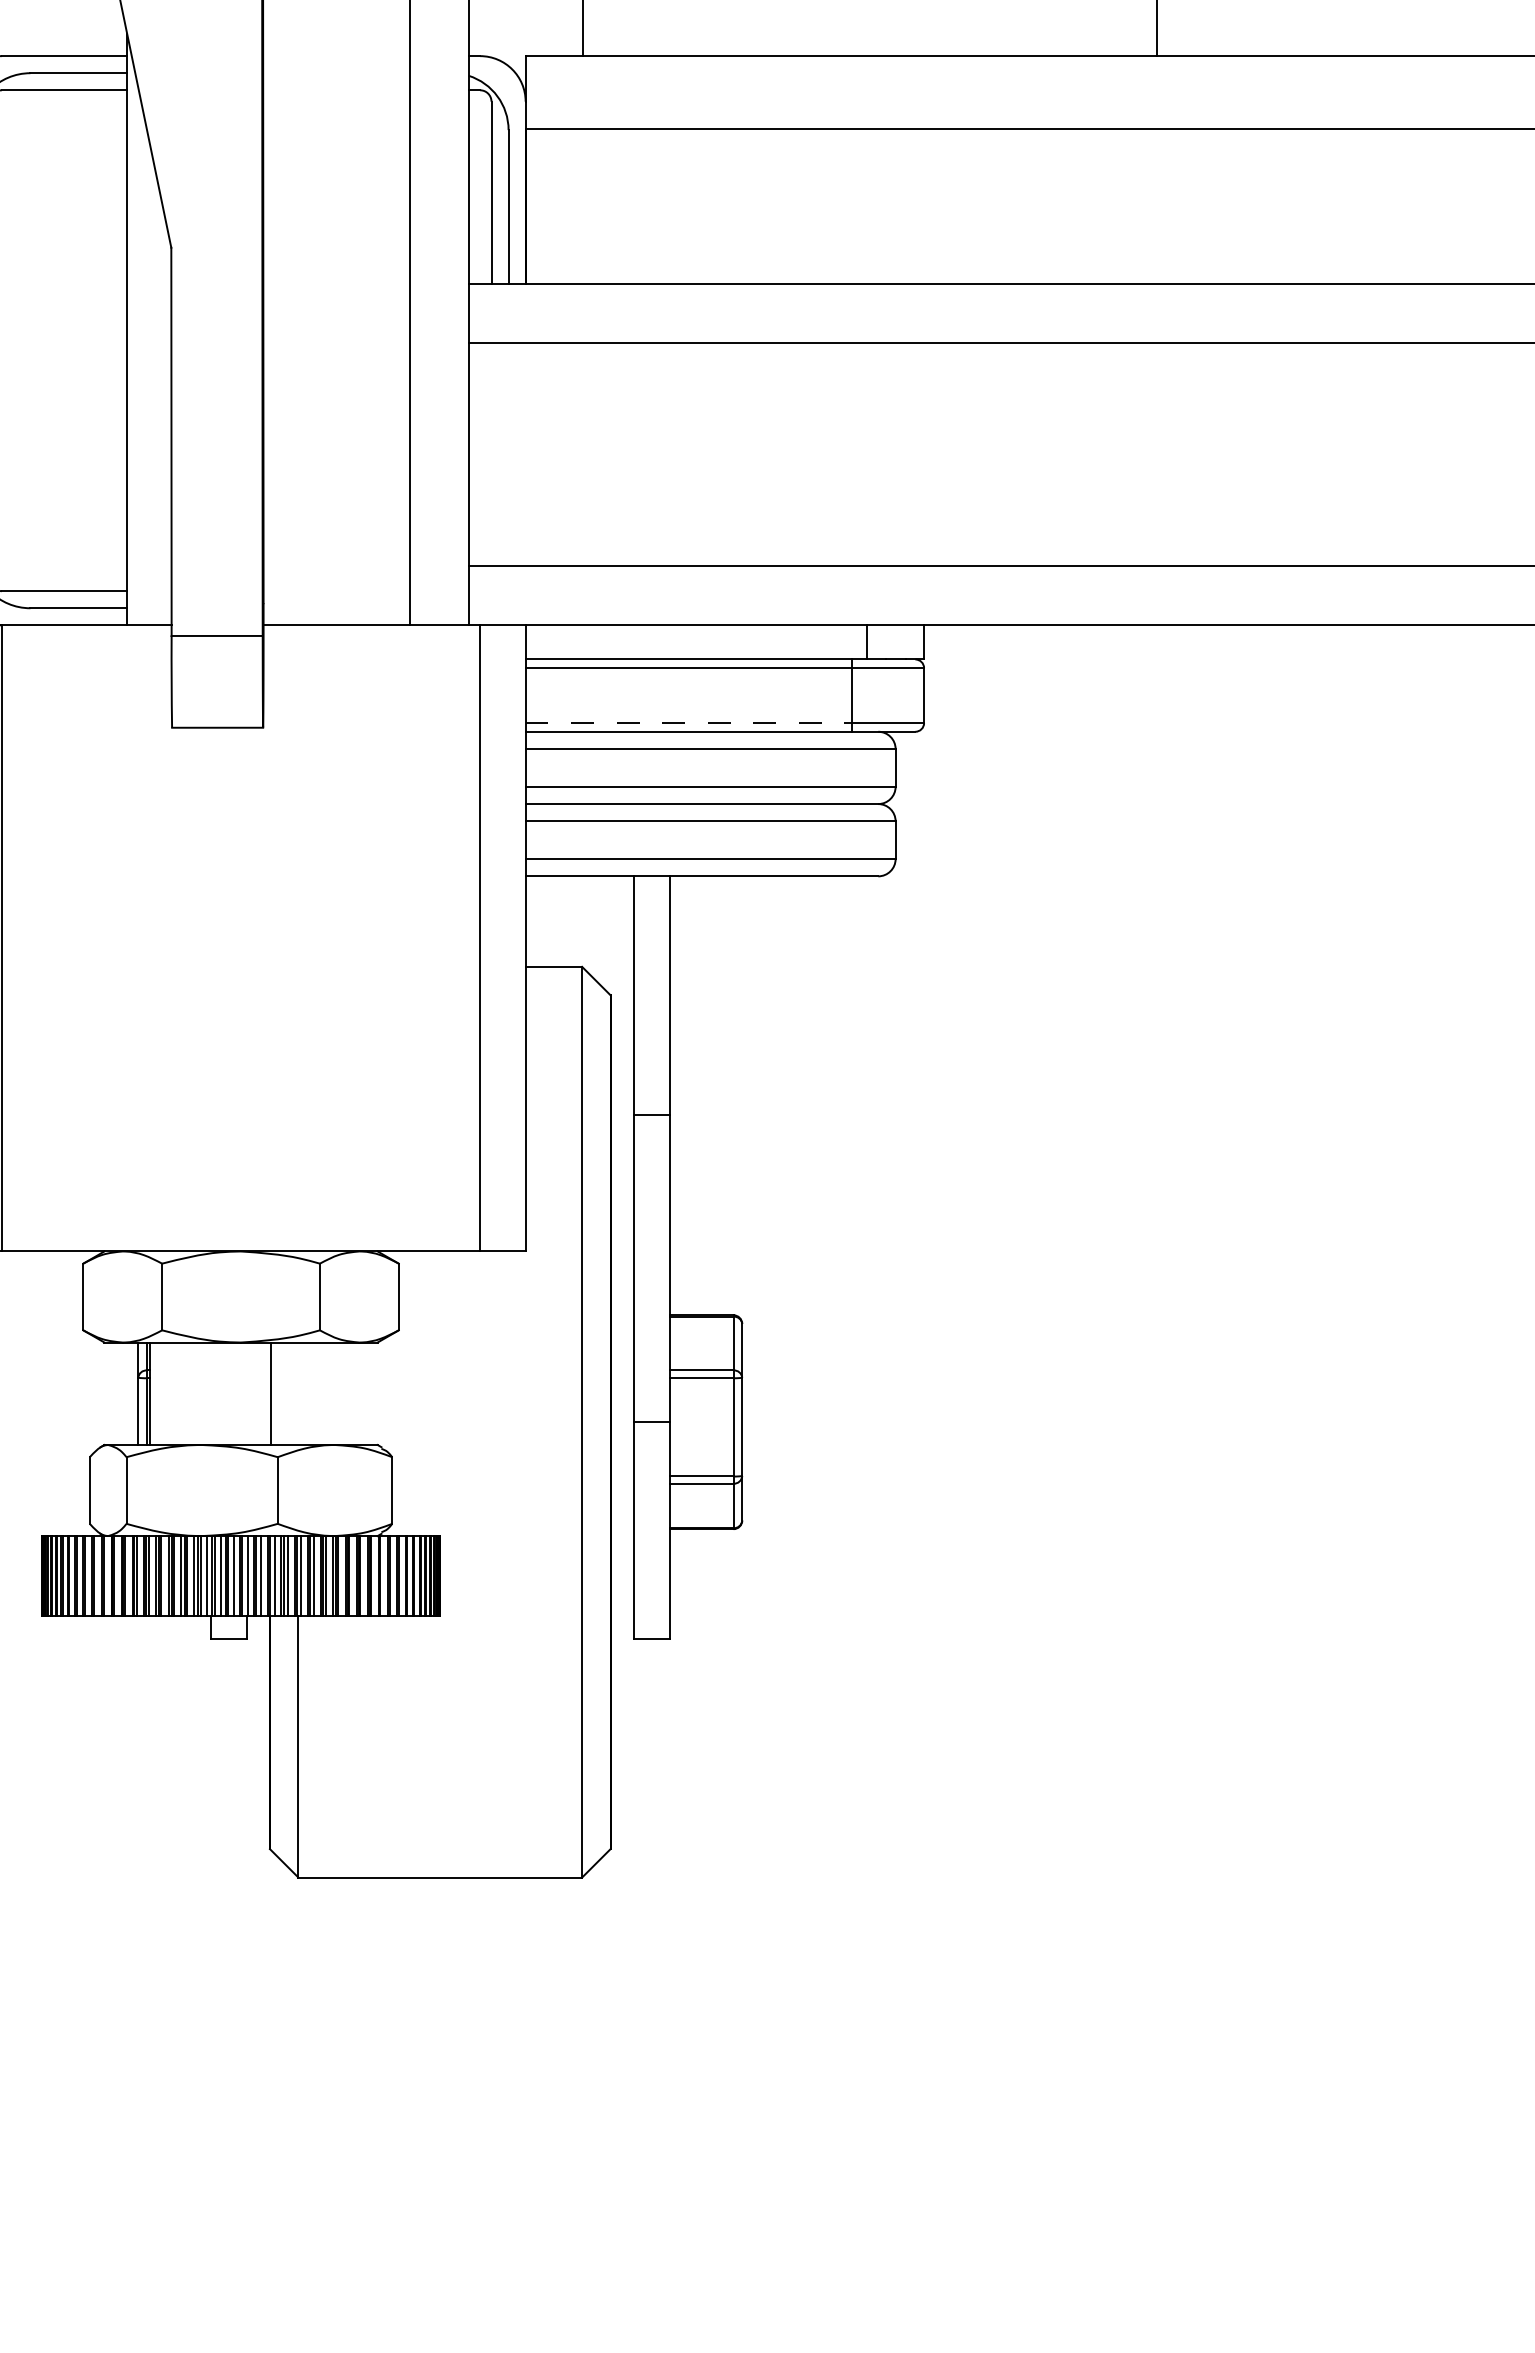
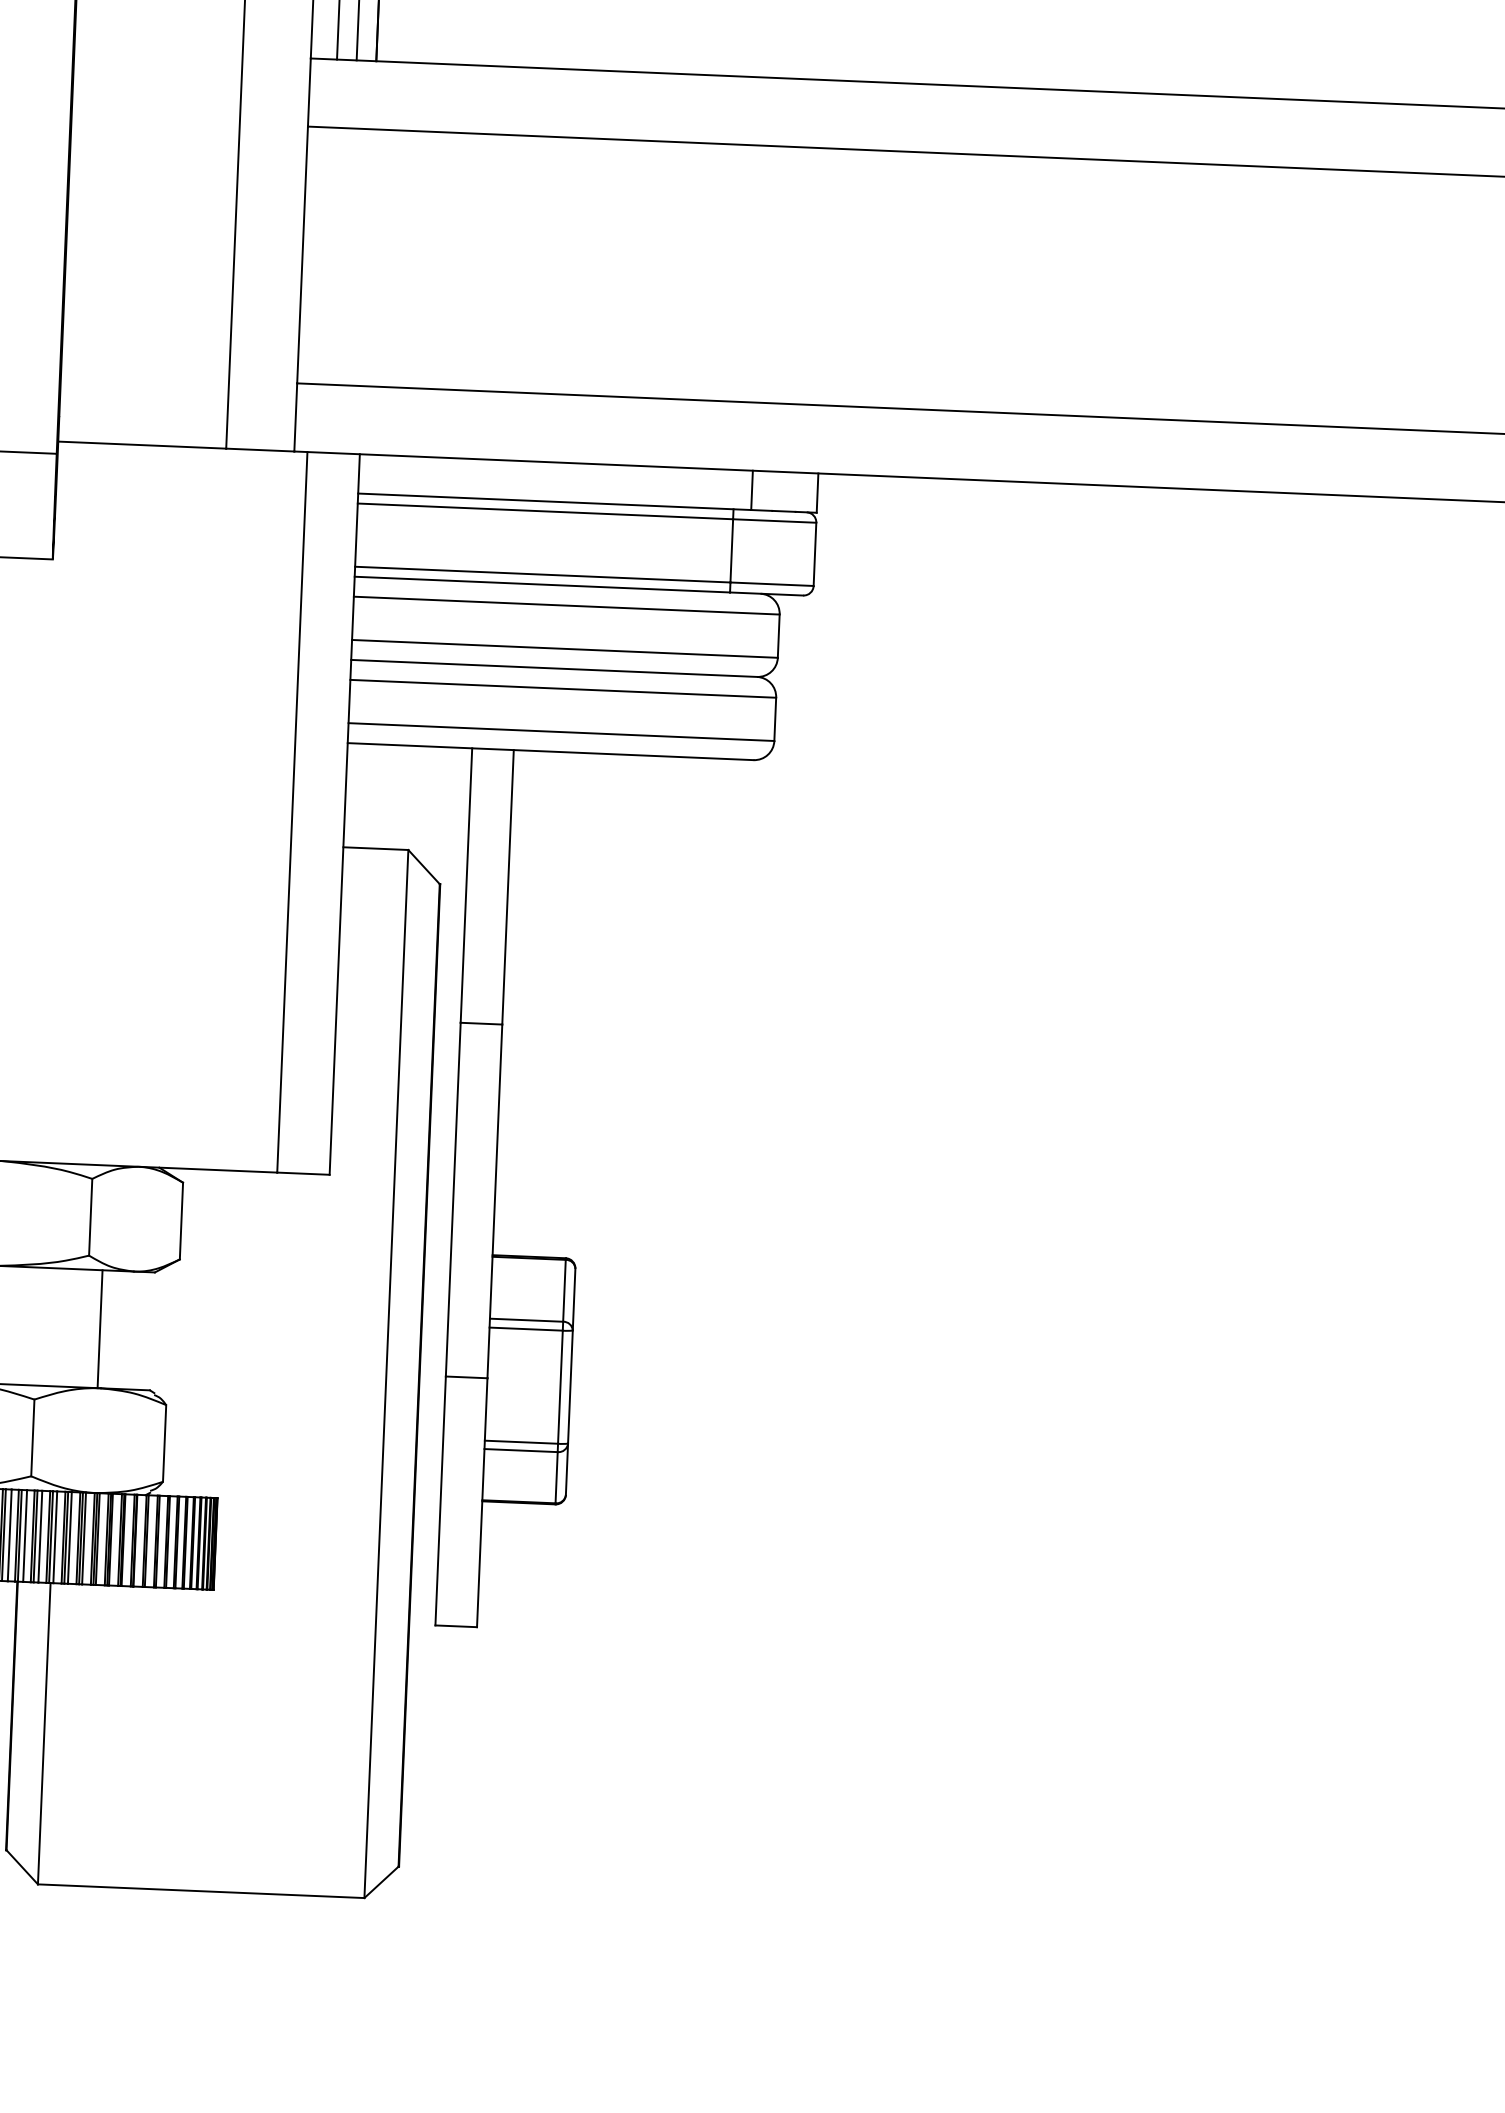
line: (689, 723) -> (543, 575), dashed -> solid
line: (271, 1393) -> (100, 1328), moved

